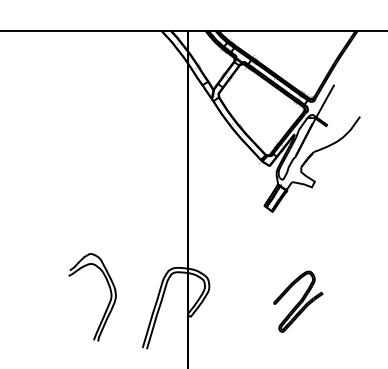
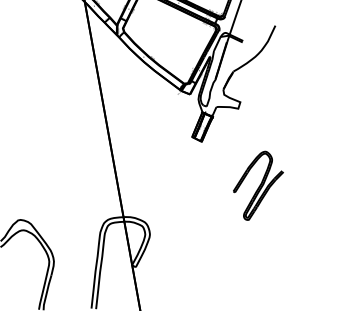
part: (298, 301) -> (259, 185), moved

